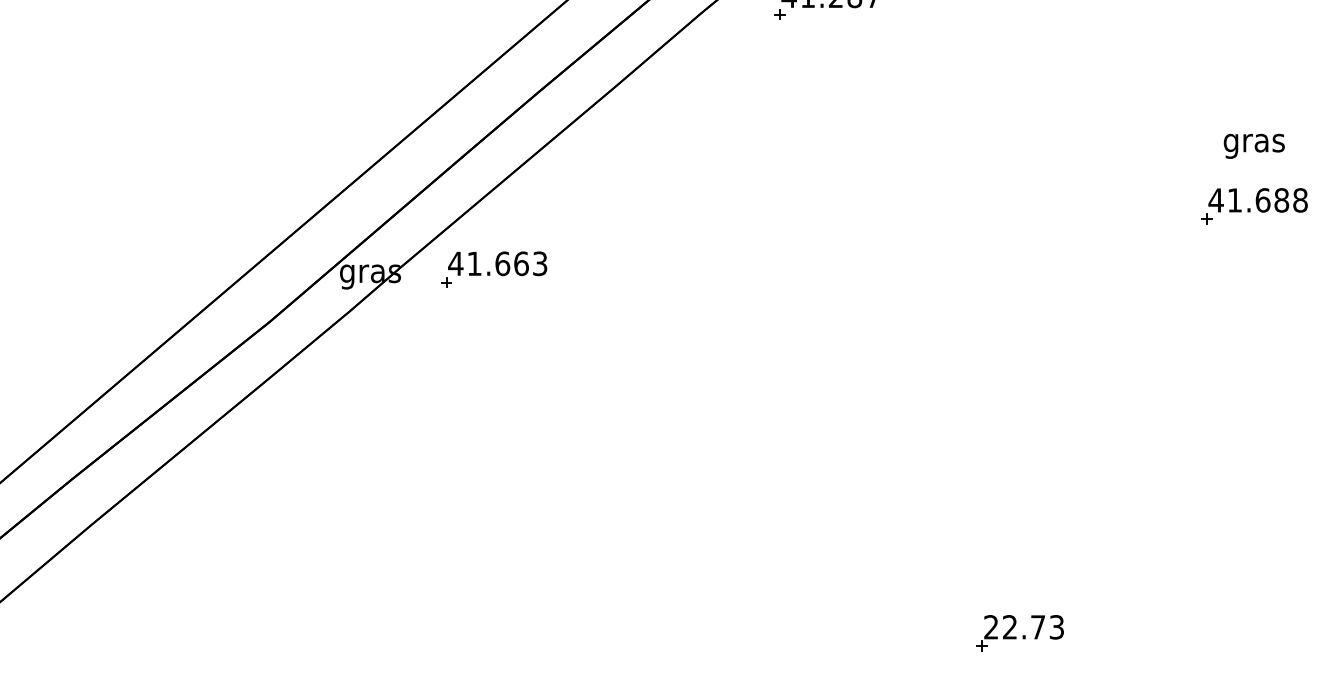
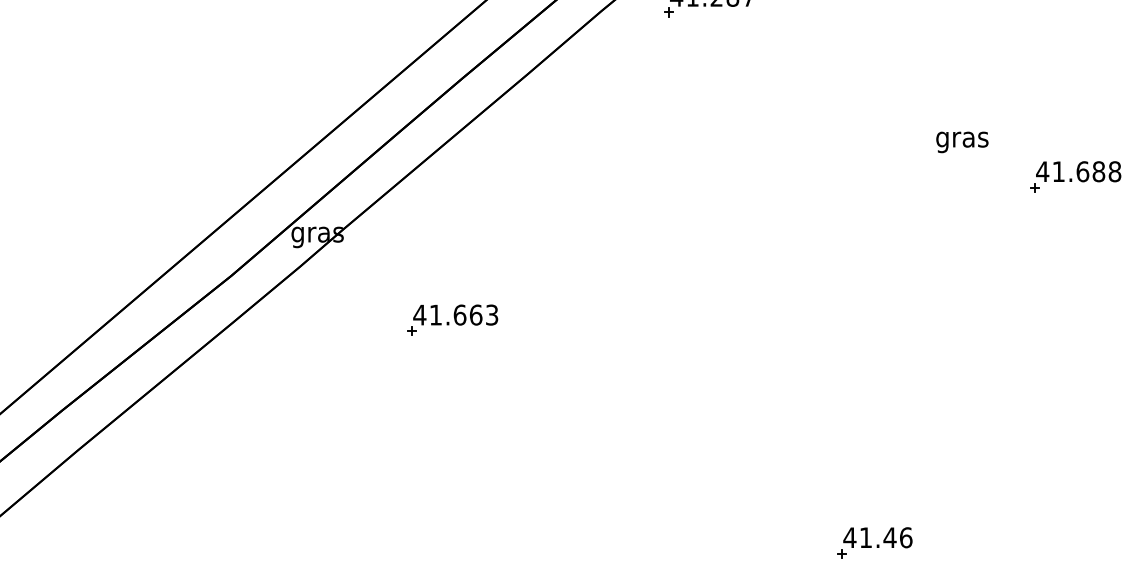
text: (1254, 146) -> (962, 142), moved
part: (493, 268) -> (452, 319), moved
text: (1023, 627) -> (877, 537), 22.73 -> 41.46

